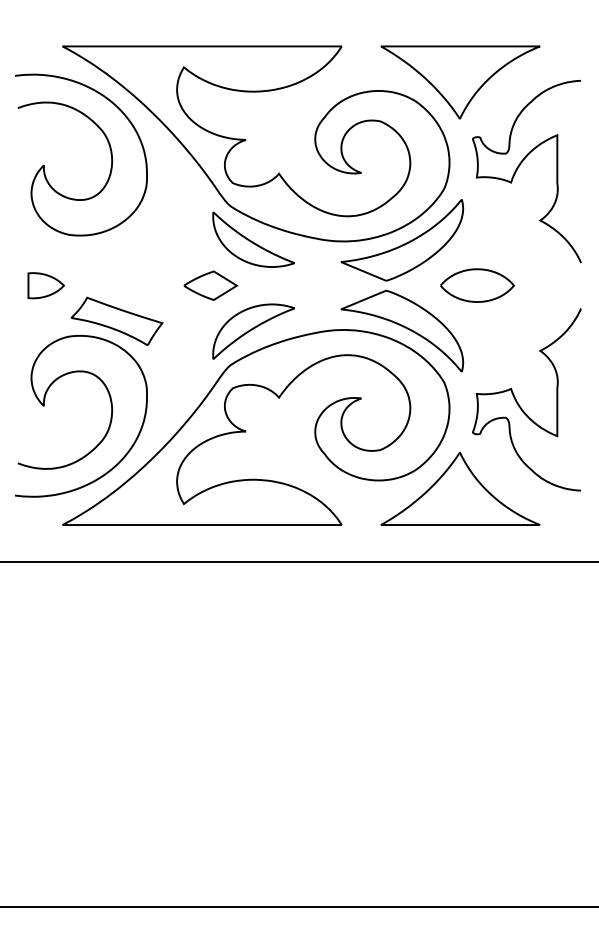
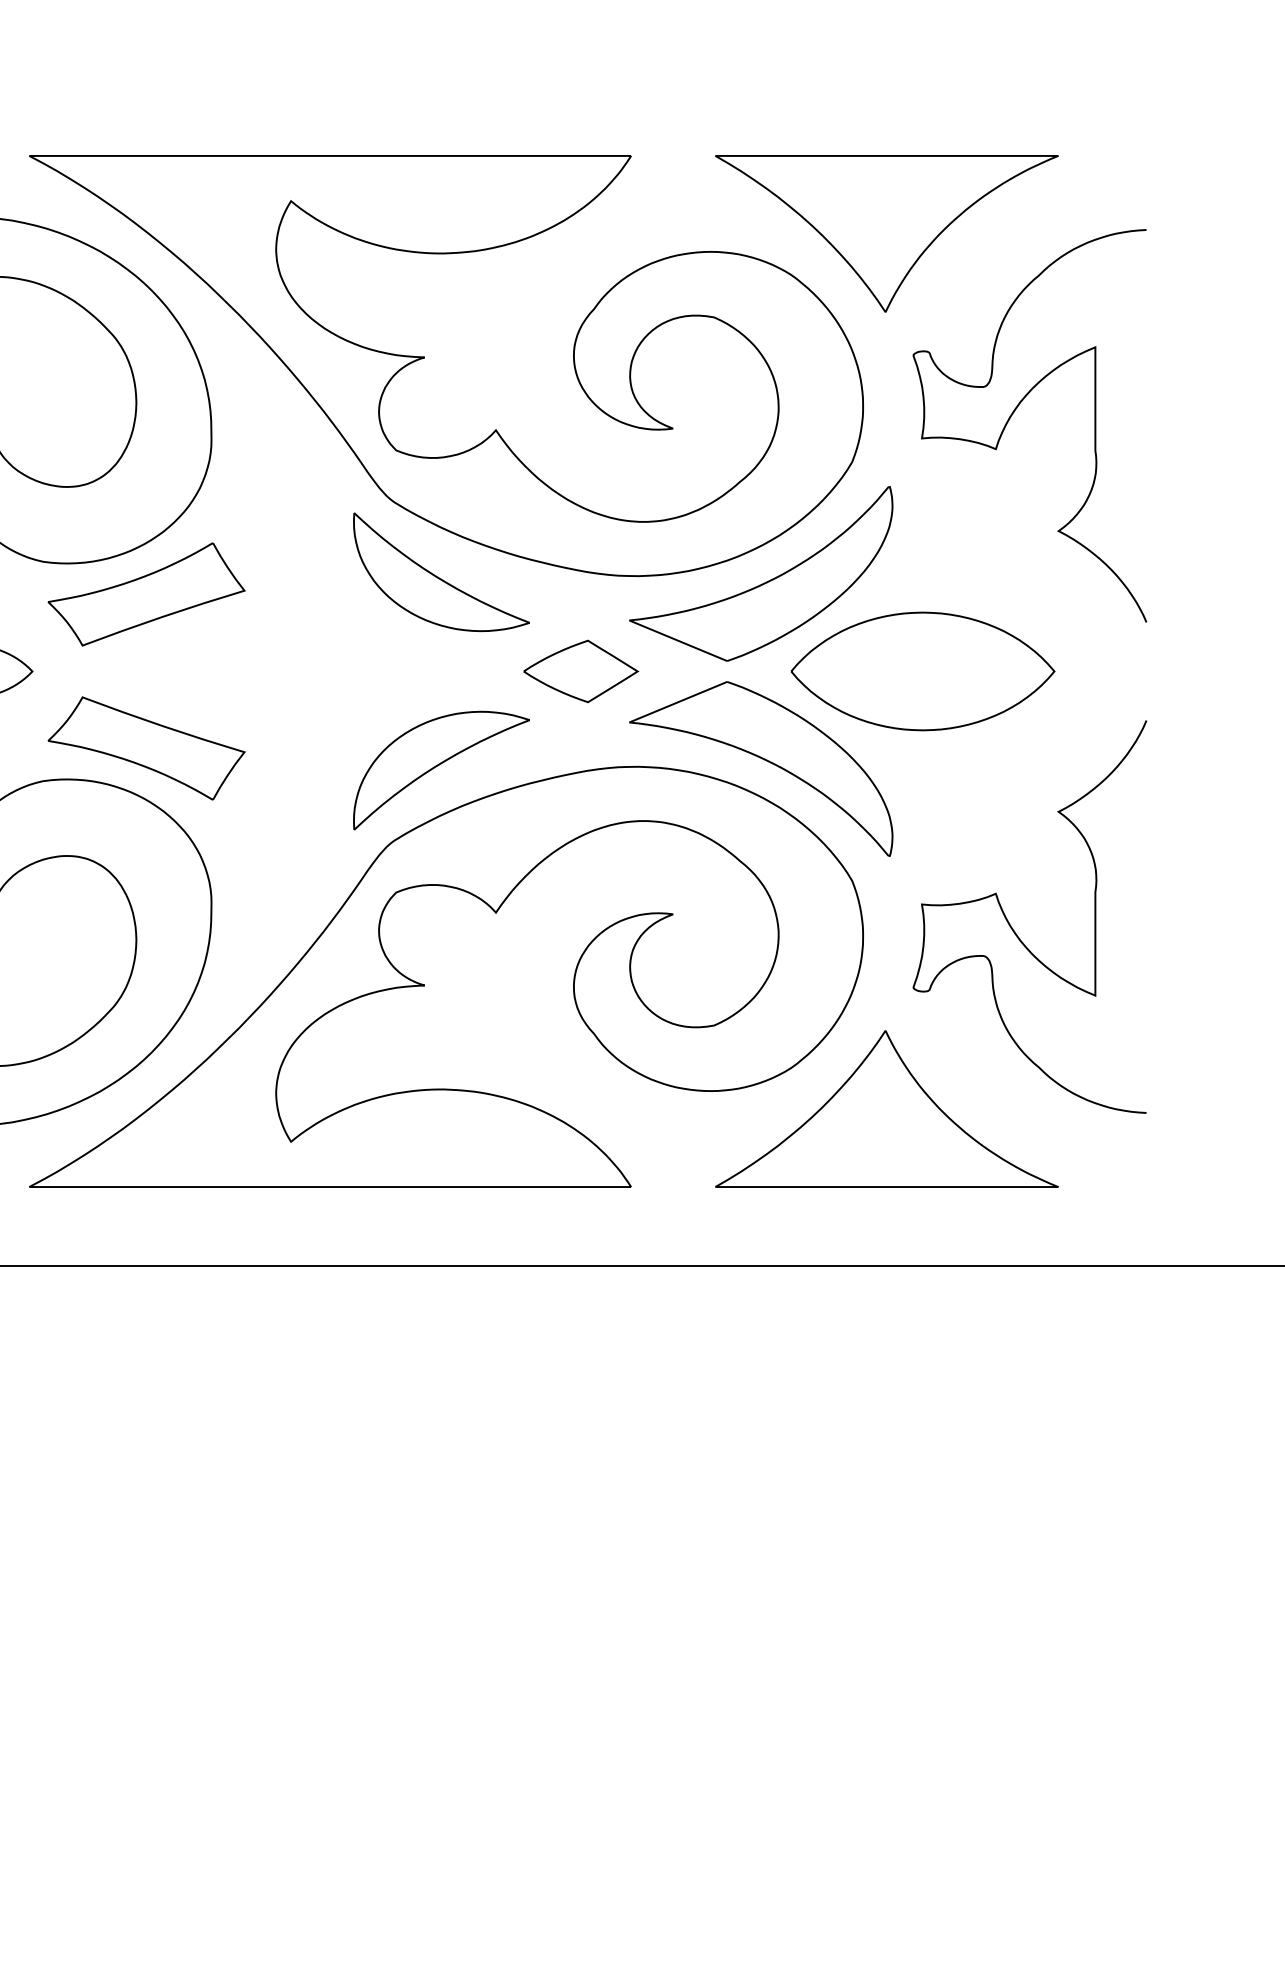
part: (116, 249) -> (145, 593), added
part: (210, 285) -> (580, 670), moved
part: (477, 285) -> (923, 670), size x1.67

